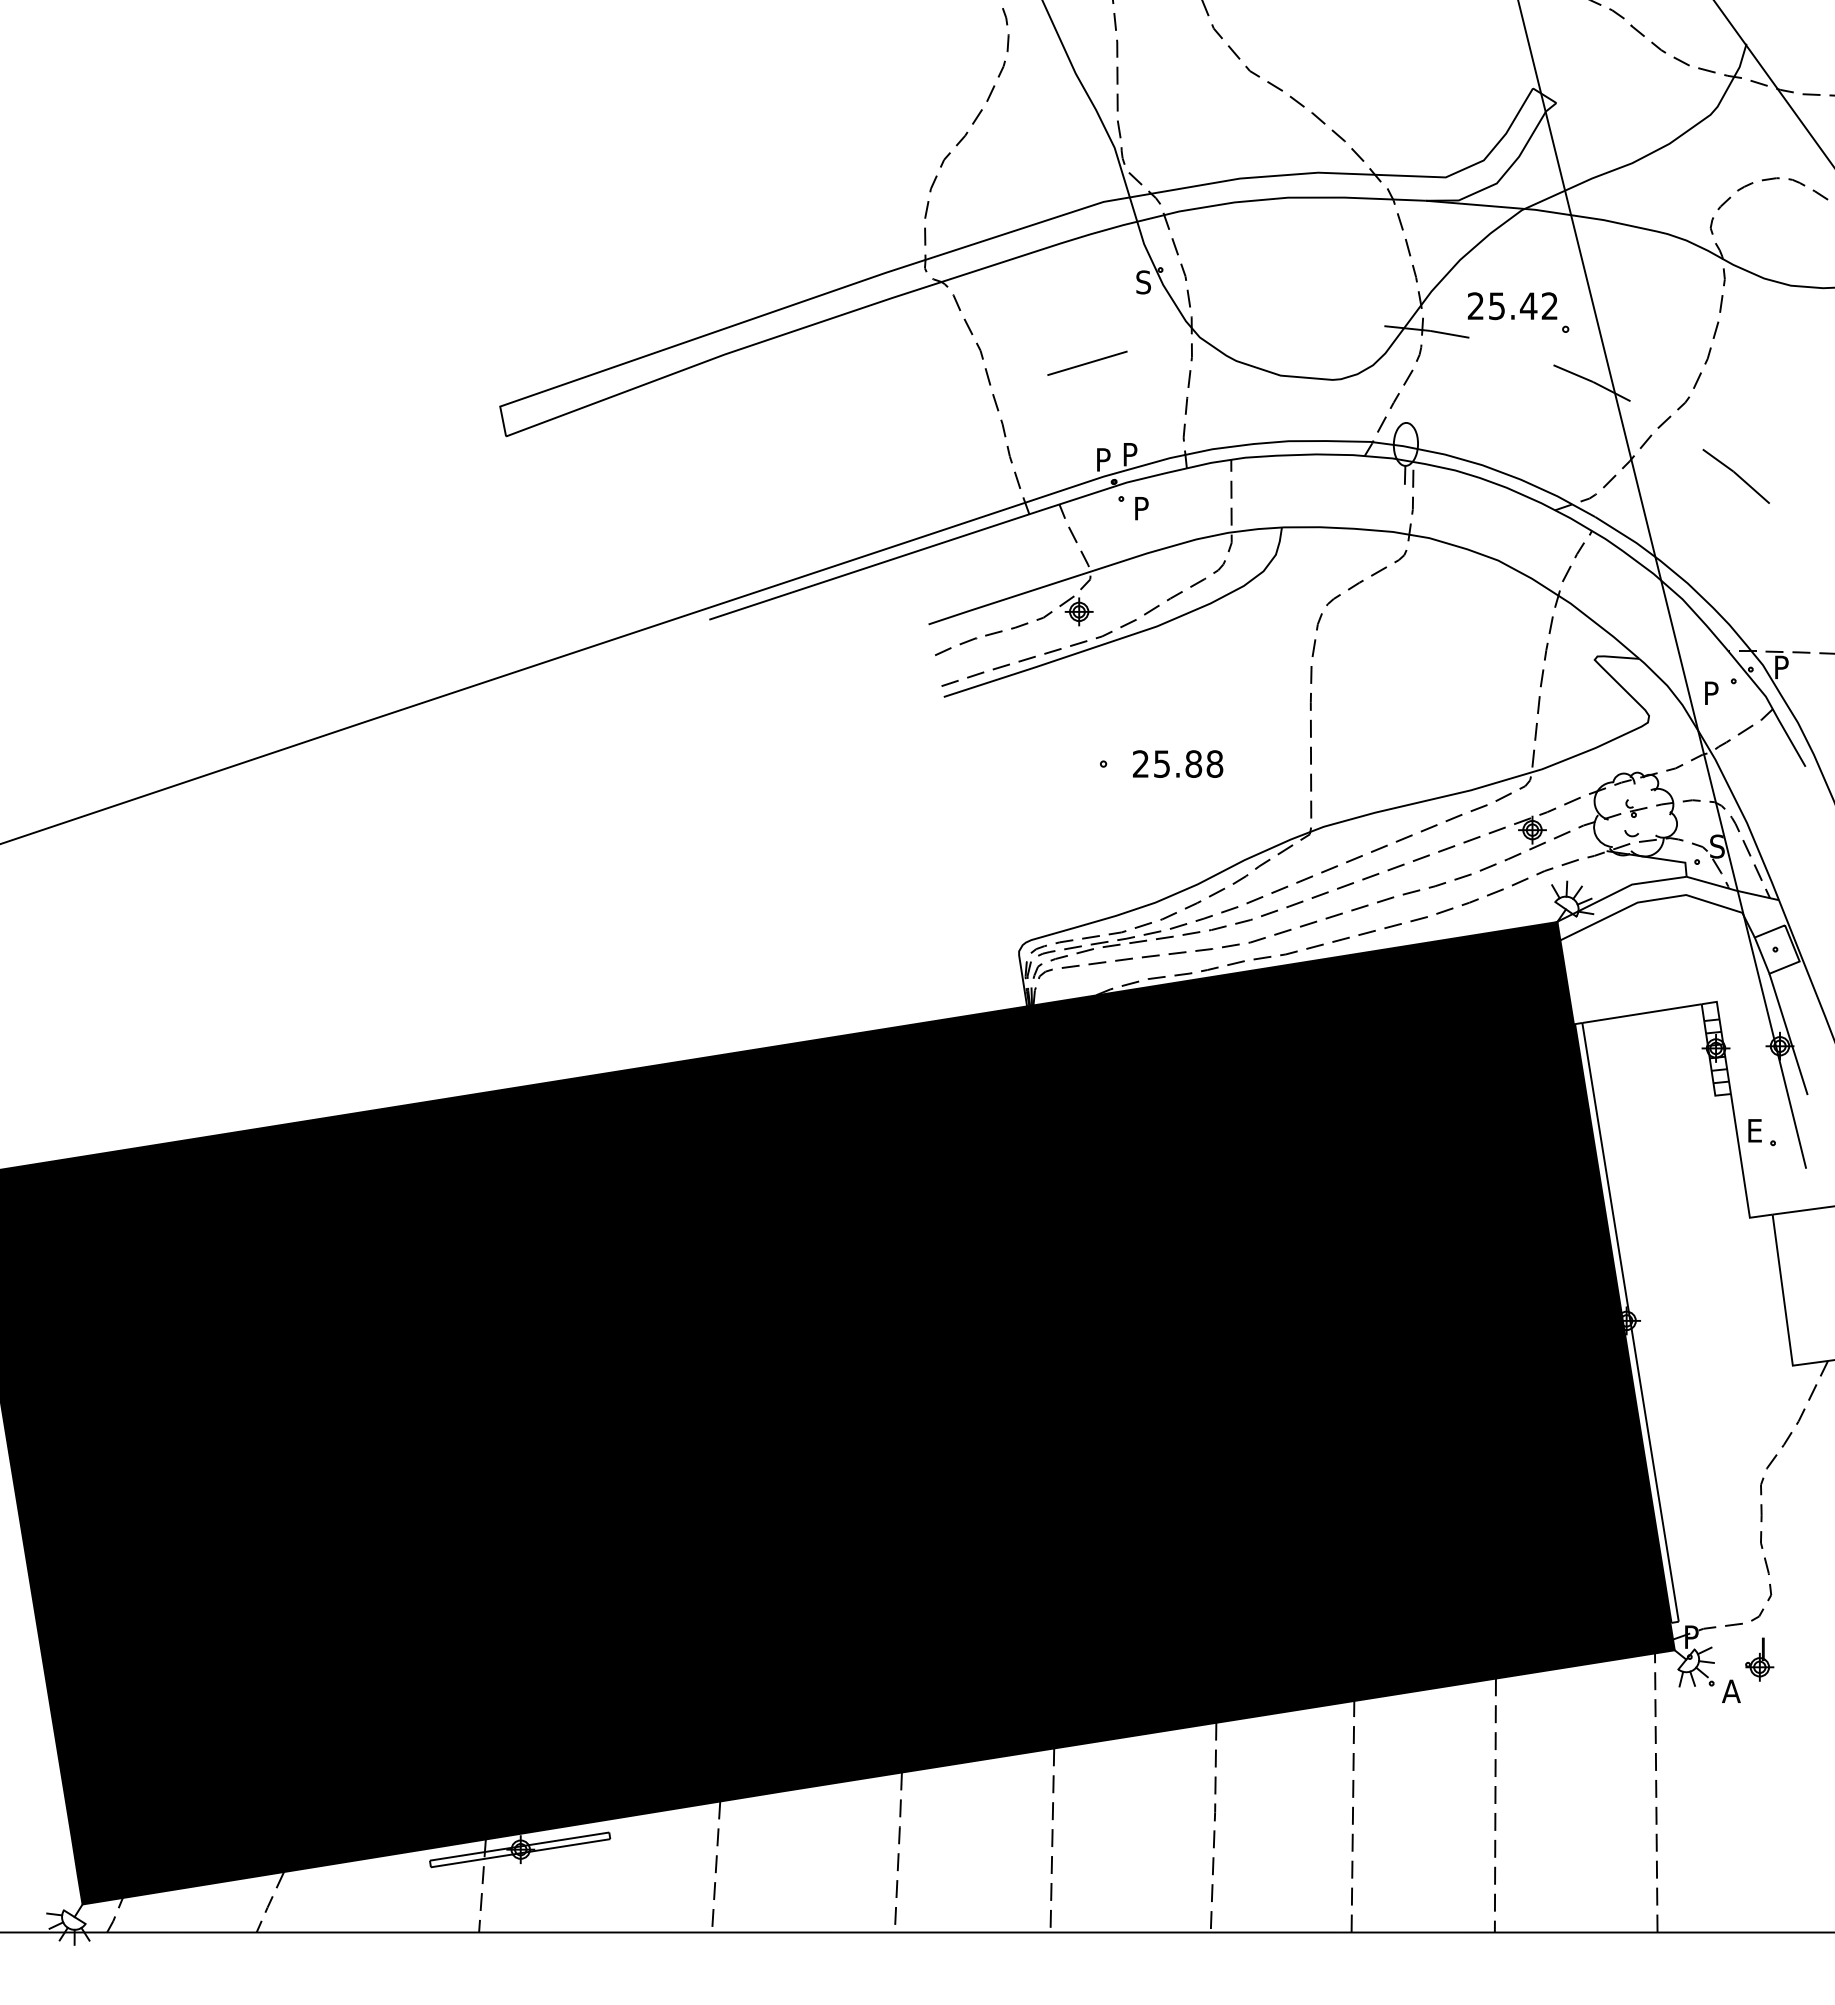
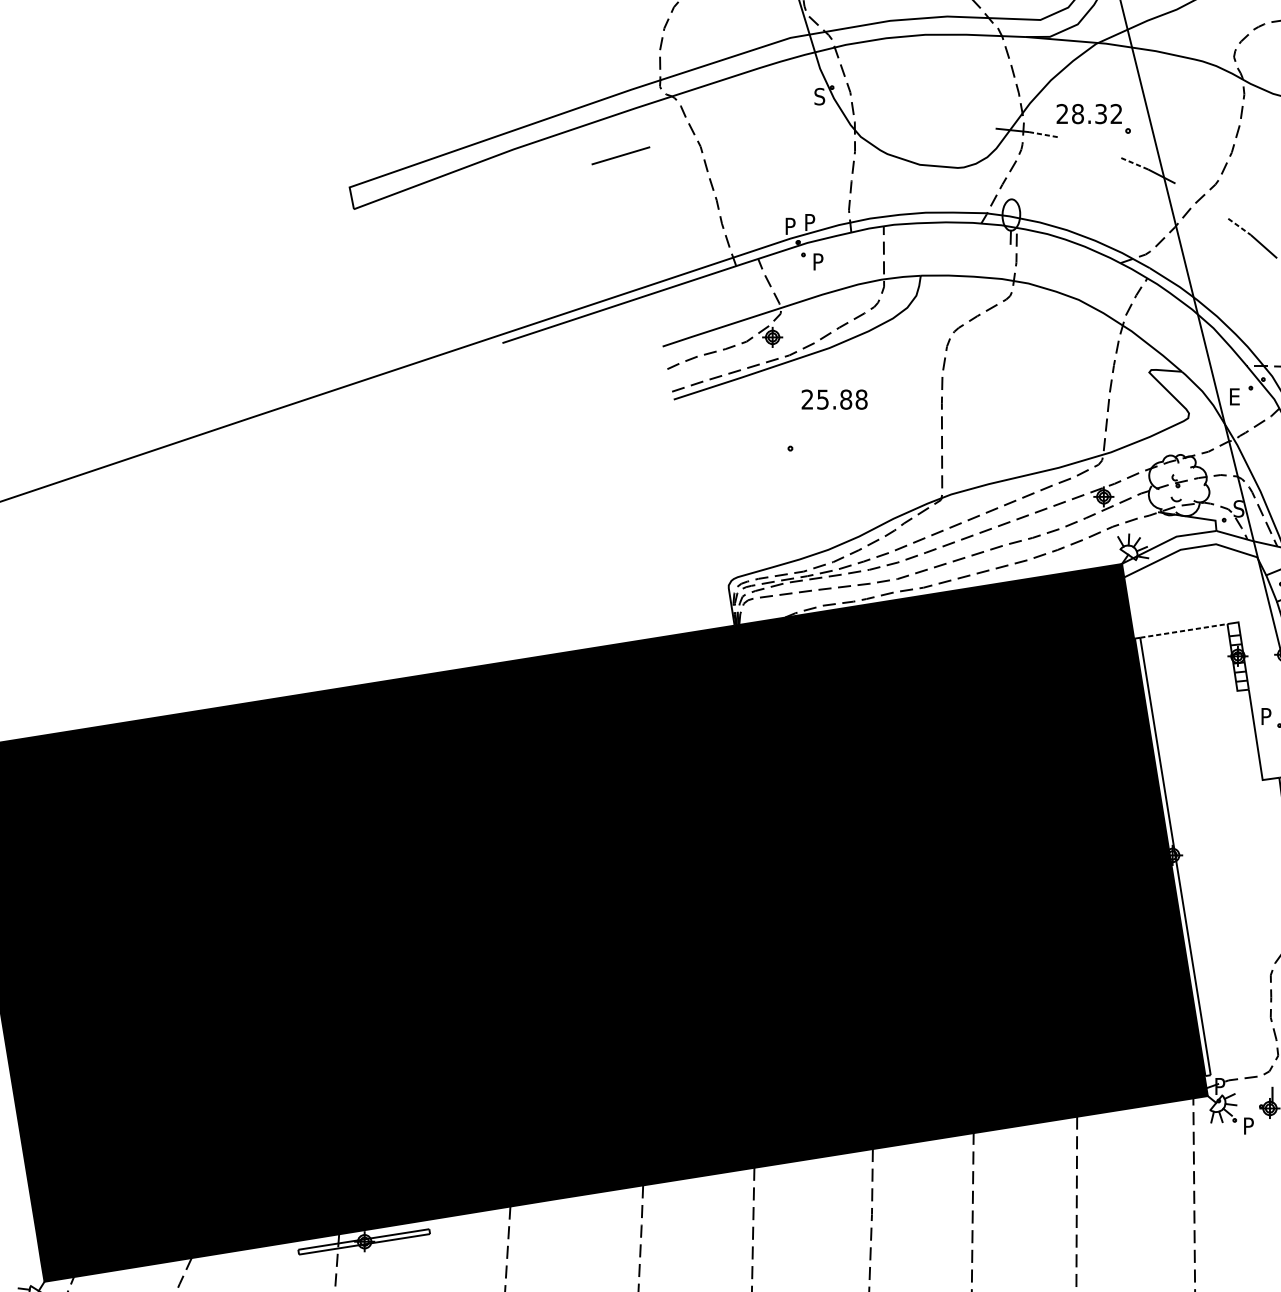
text: (1512, 306) -> (1089, 114), 25.42 -> 28.32
line: (1449, 334) -> (1043, 134), solid -> dashed
line: (1087, 362) -> (620, 155), moved
line: (1573, 373) -> (1133, 163), solid -> dashed
line: (1718, 460) -> (1239, 226), solid -> dashed
text: (1713, 692) -> (1236, 396), P -> E
text: (1178, 763) -> (835, 399), moved
line: (1642, 1013) -> (1184, 630), solid -> dashed
text: (1756, 1130) -> (1267, 716), E -> P
text: (1731, 1690) -> (1249, 1125), A -> P

